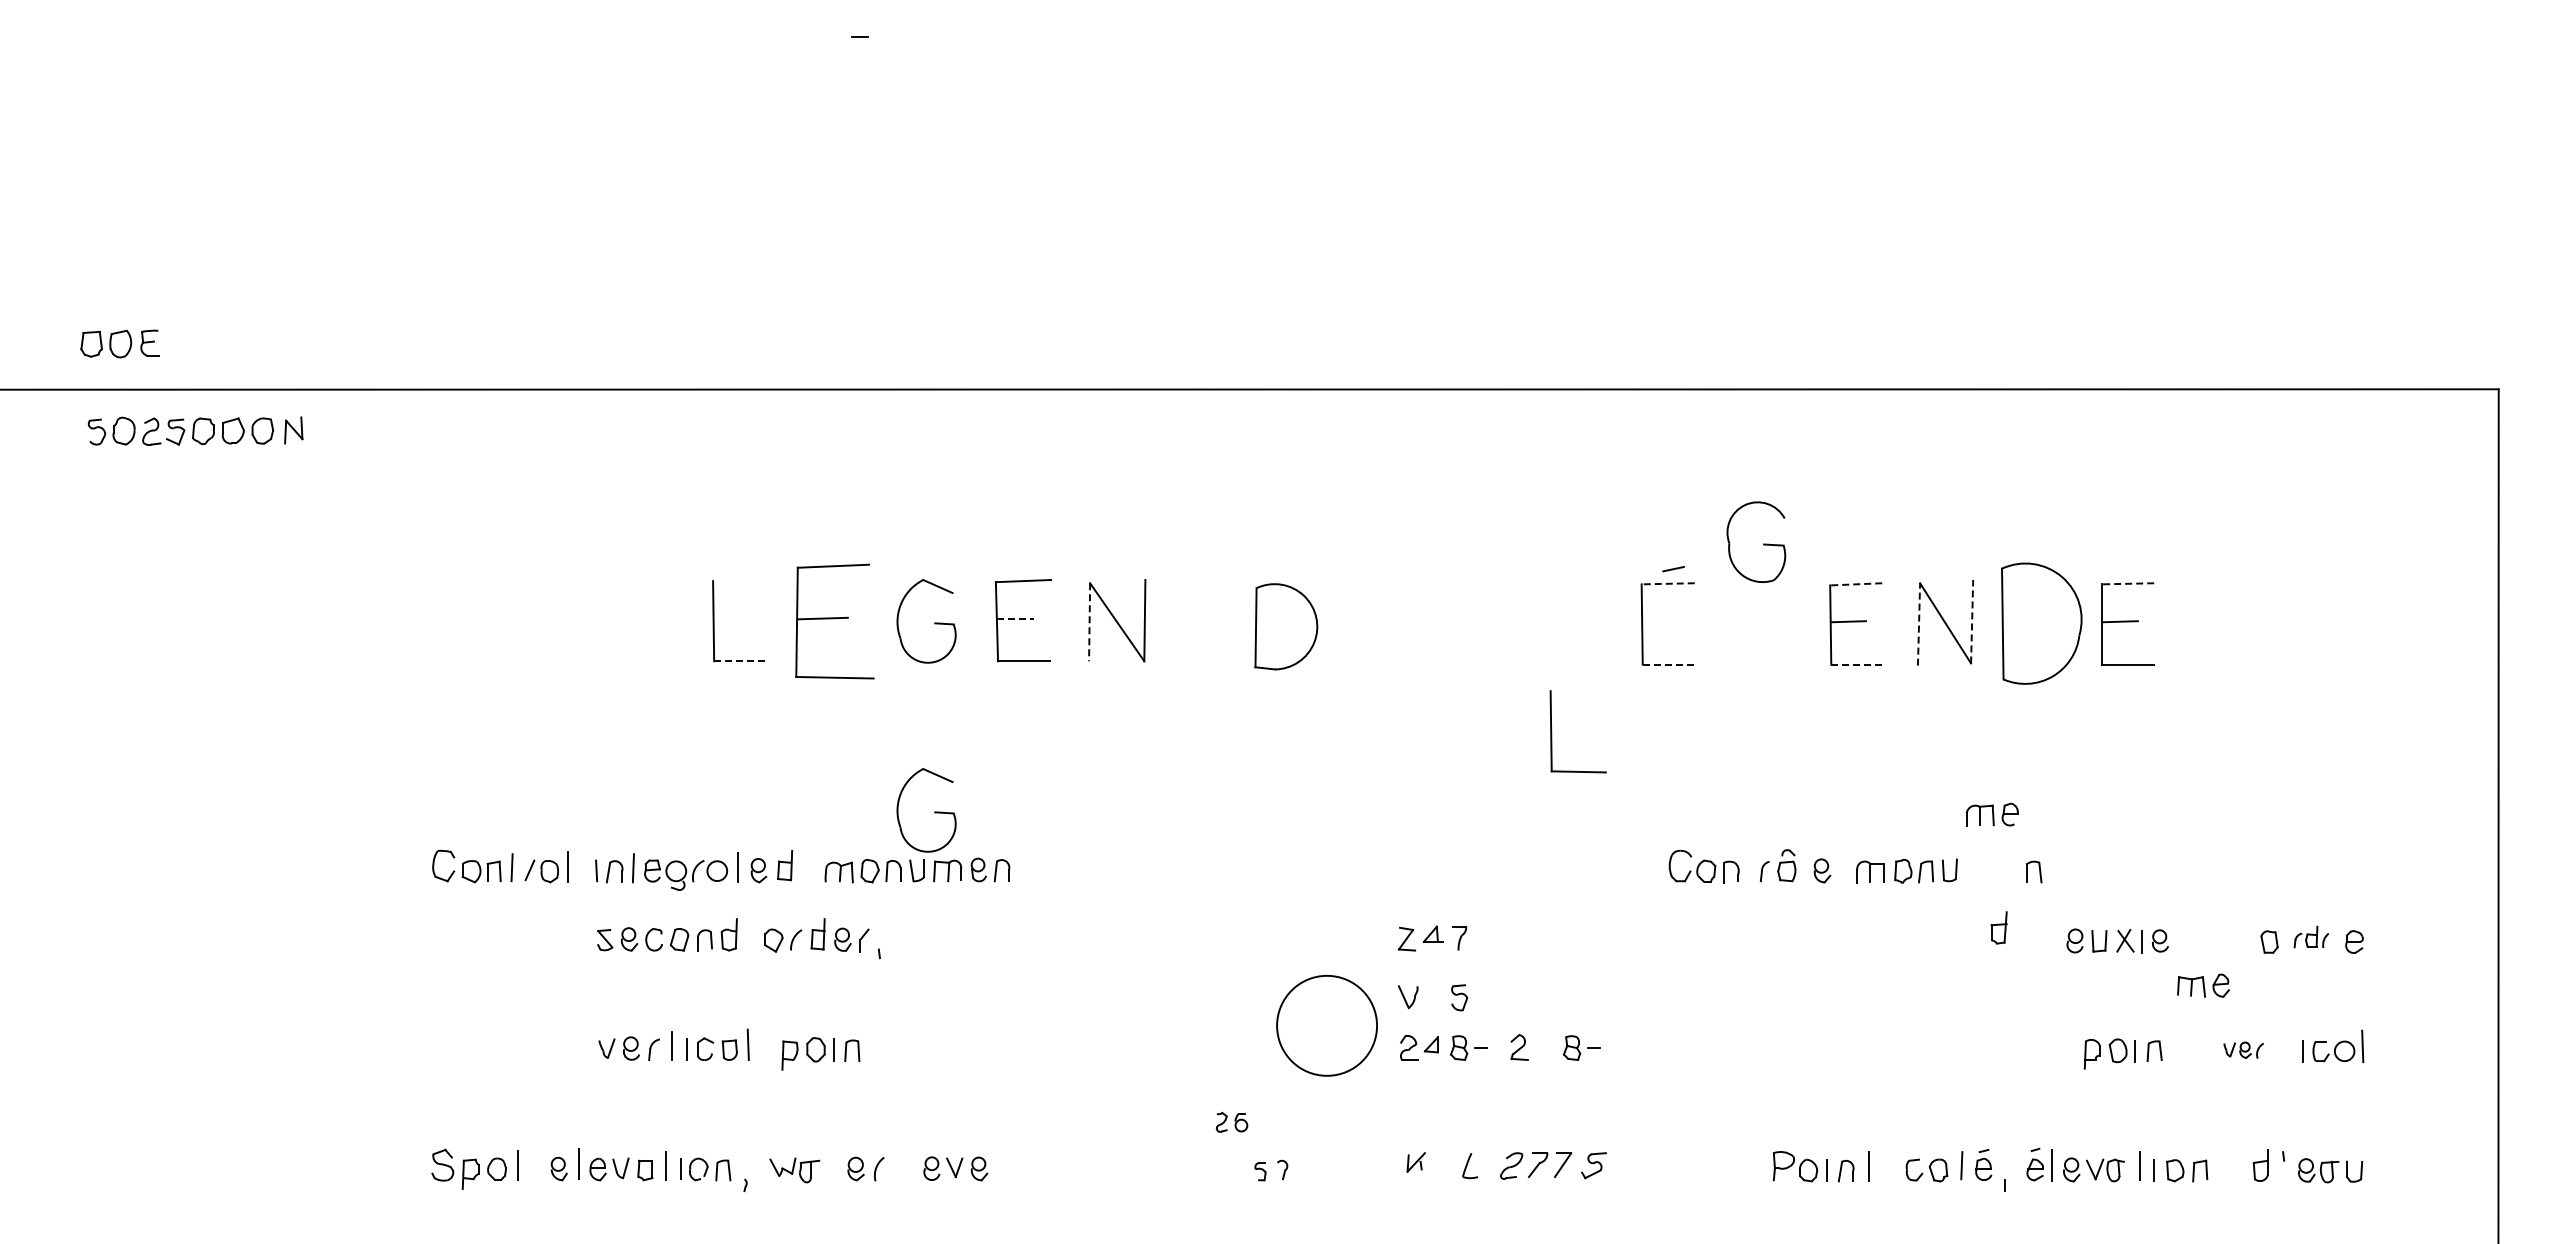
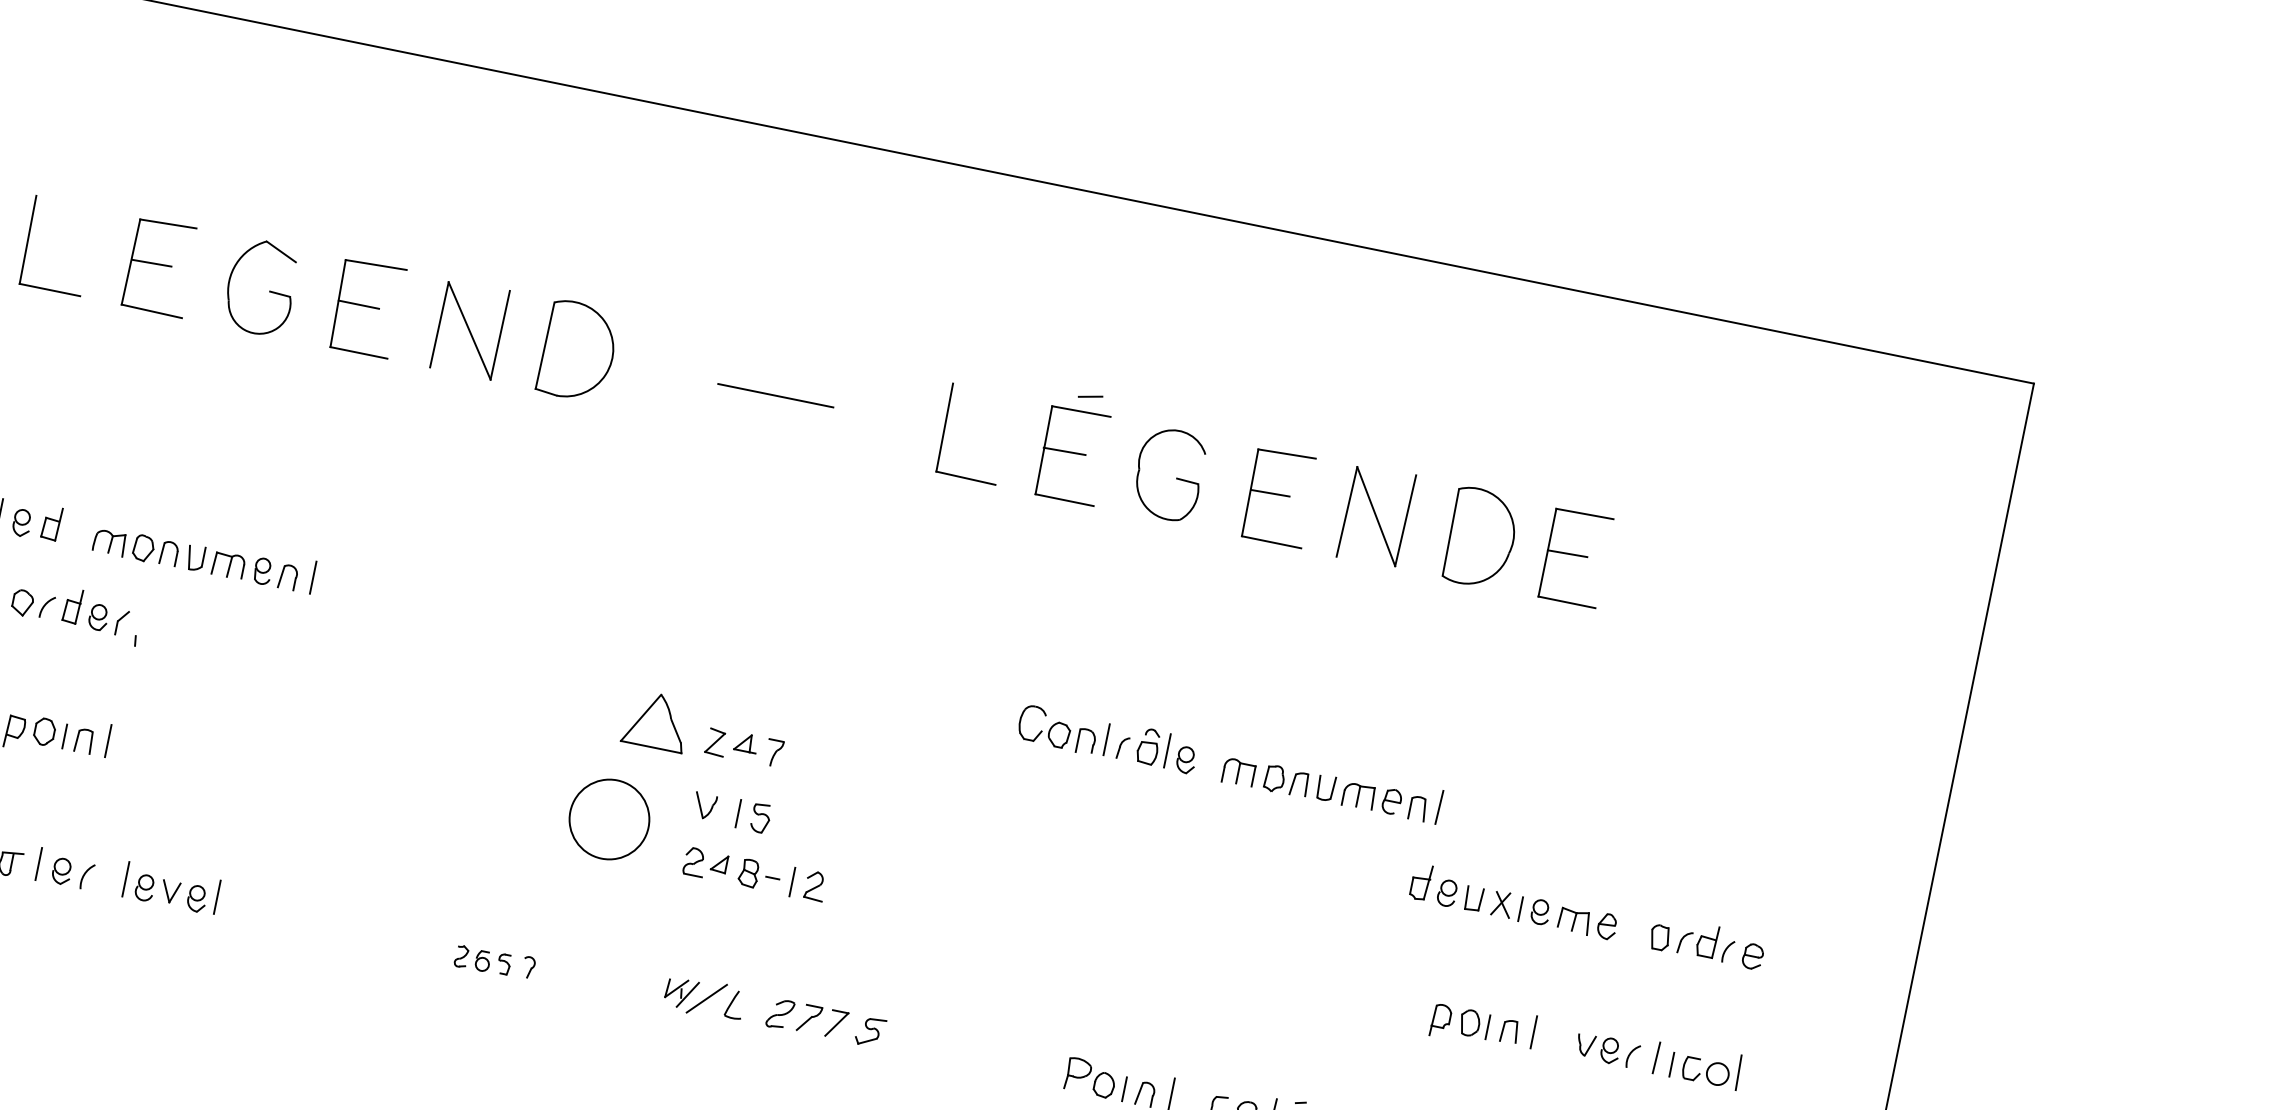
part: (1763, 543) -> (1176, 477), moved
line: (1668, 583) -> (1081, 411), dashed -> solid
line: (2127, 583) -> (1584, 513), dashed -> solid
line: (1855, 584) -> (1286, 454), dashed -> solid
line: (1015, 619) -> (358, 305), dashed -> solid
part: (834, 621) -> (160, 267), size x0.71
line: (1660, 621) -> (1064, 451), added
line: (1972, 621) -> (1406, 520), dashed -> solid
line: (1089, 622) -> (439, 325), dashed -> solid
line: (1919, 623) -> (1347, 510), dashed -> solid
part: (2041, 623) -> (1481, 538), size x0.71
line: (1396, 624) -> (774, 395), added
part: (1286, 626) -> (578, 351), moved
line: (741, 661) -> (49, 290), dashed -> solid
line: (1669, 664) -> (1064, 500), dashed -> solid
line: (1858, 664) -> (1271, 542), dashed -> solid
part: (1552, 731) -> (946, 428), moved
part: (934, 811) -> (227, 497), removed
part: (1992, 814) -> (1372, 797), moved
line: (1804, 865) -> (1167, 750), added
line: (1024, 866) -> (313, 577), added
line: (2052, 866) -> (1439, 806), added
line: (1748, 867) -> (1106, 740), added
part: (1998, 927) -> (1420, 881), moved
part: (1350, 930) -> (656, 720), added
part: (2311, 936) -> (1707, 940), size x1.43
part: (2203, 985) -> (1587, 922), moved
line: (1439, 997) -> (738, 813), added
circle: (1326, 1025) -> (608, 819), size x0.71
line: (873, 1046) -> (108, 741), added
part: (1581, 1047) -> (883, 899), removed
line: (2175, 1047) -> (1533, 1032), added
line: (1498, 1048) -> (792, 882), added
line: (2287, 1048) -> (1655, 1058), added
part: (2243, 1050) -> (1607, 1050), size x1.43
part: (1231, 1121) -> (472, 957), moved
line: (996, 1163) -> (216, 896), added
line: (913, 1164) -> (125, 879), added
line: (1426, 1165) -> (687, 994), added
line: (1444, 1165) -> (706, 998), added
line: (834, 1166) -> (38, 863), added

